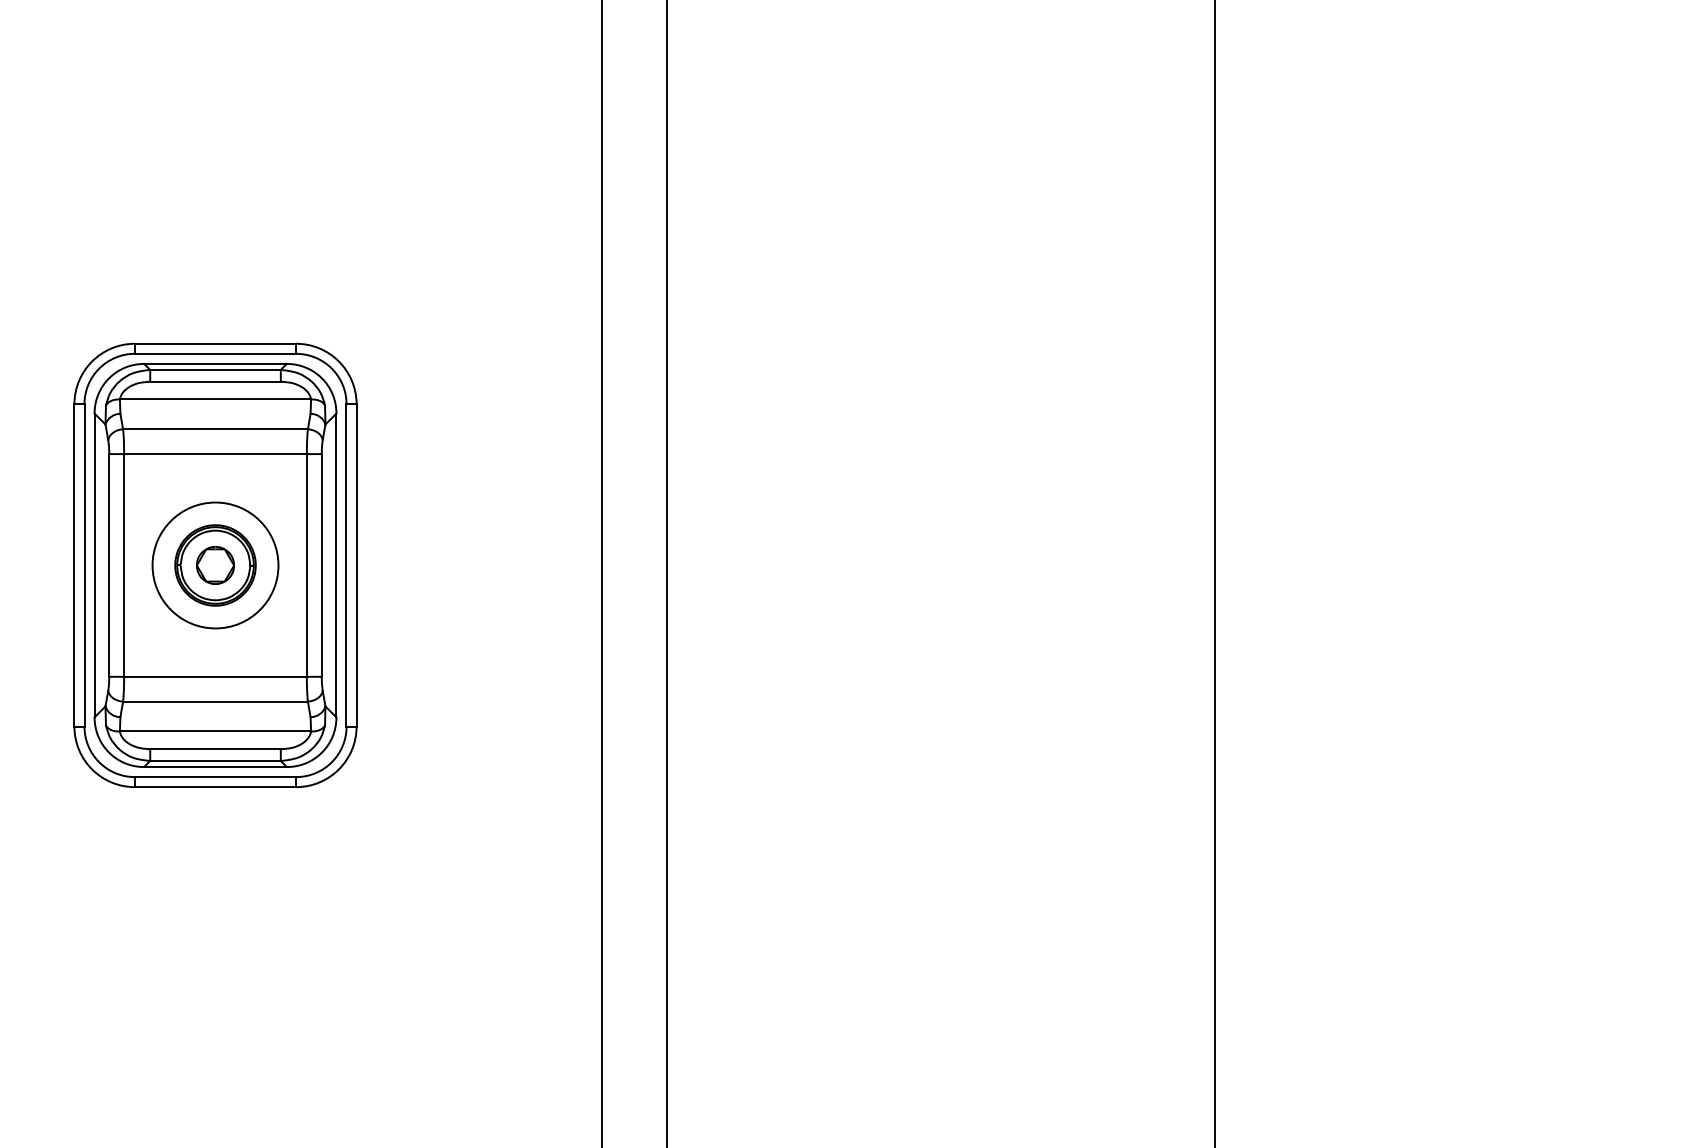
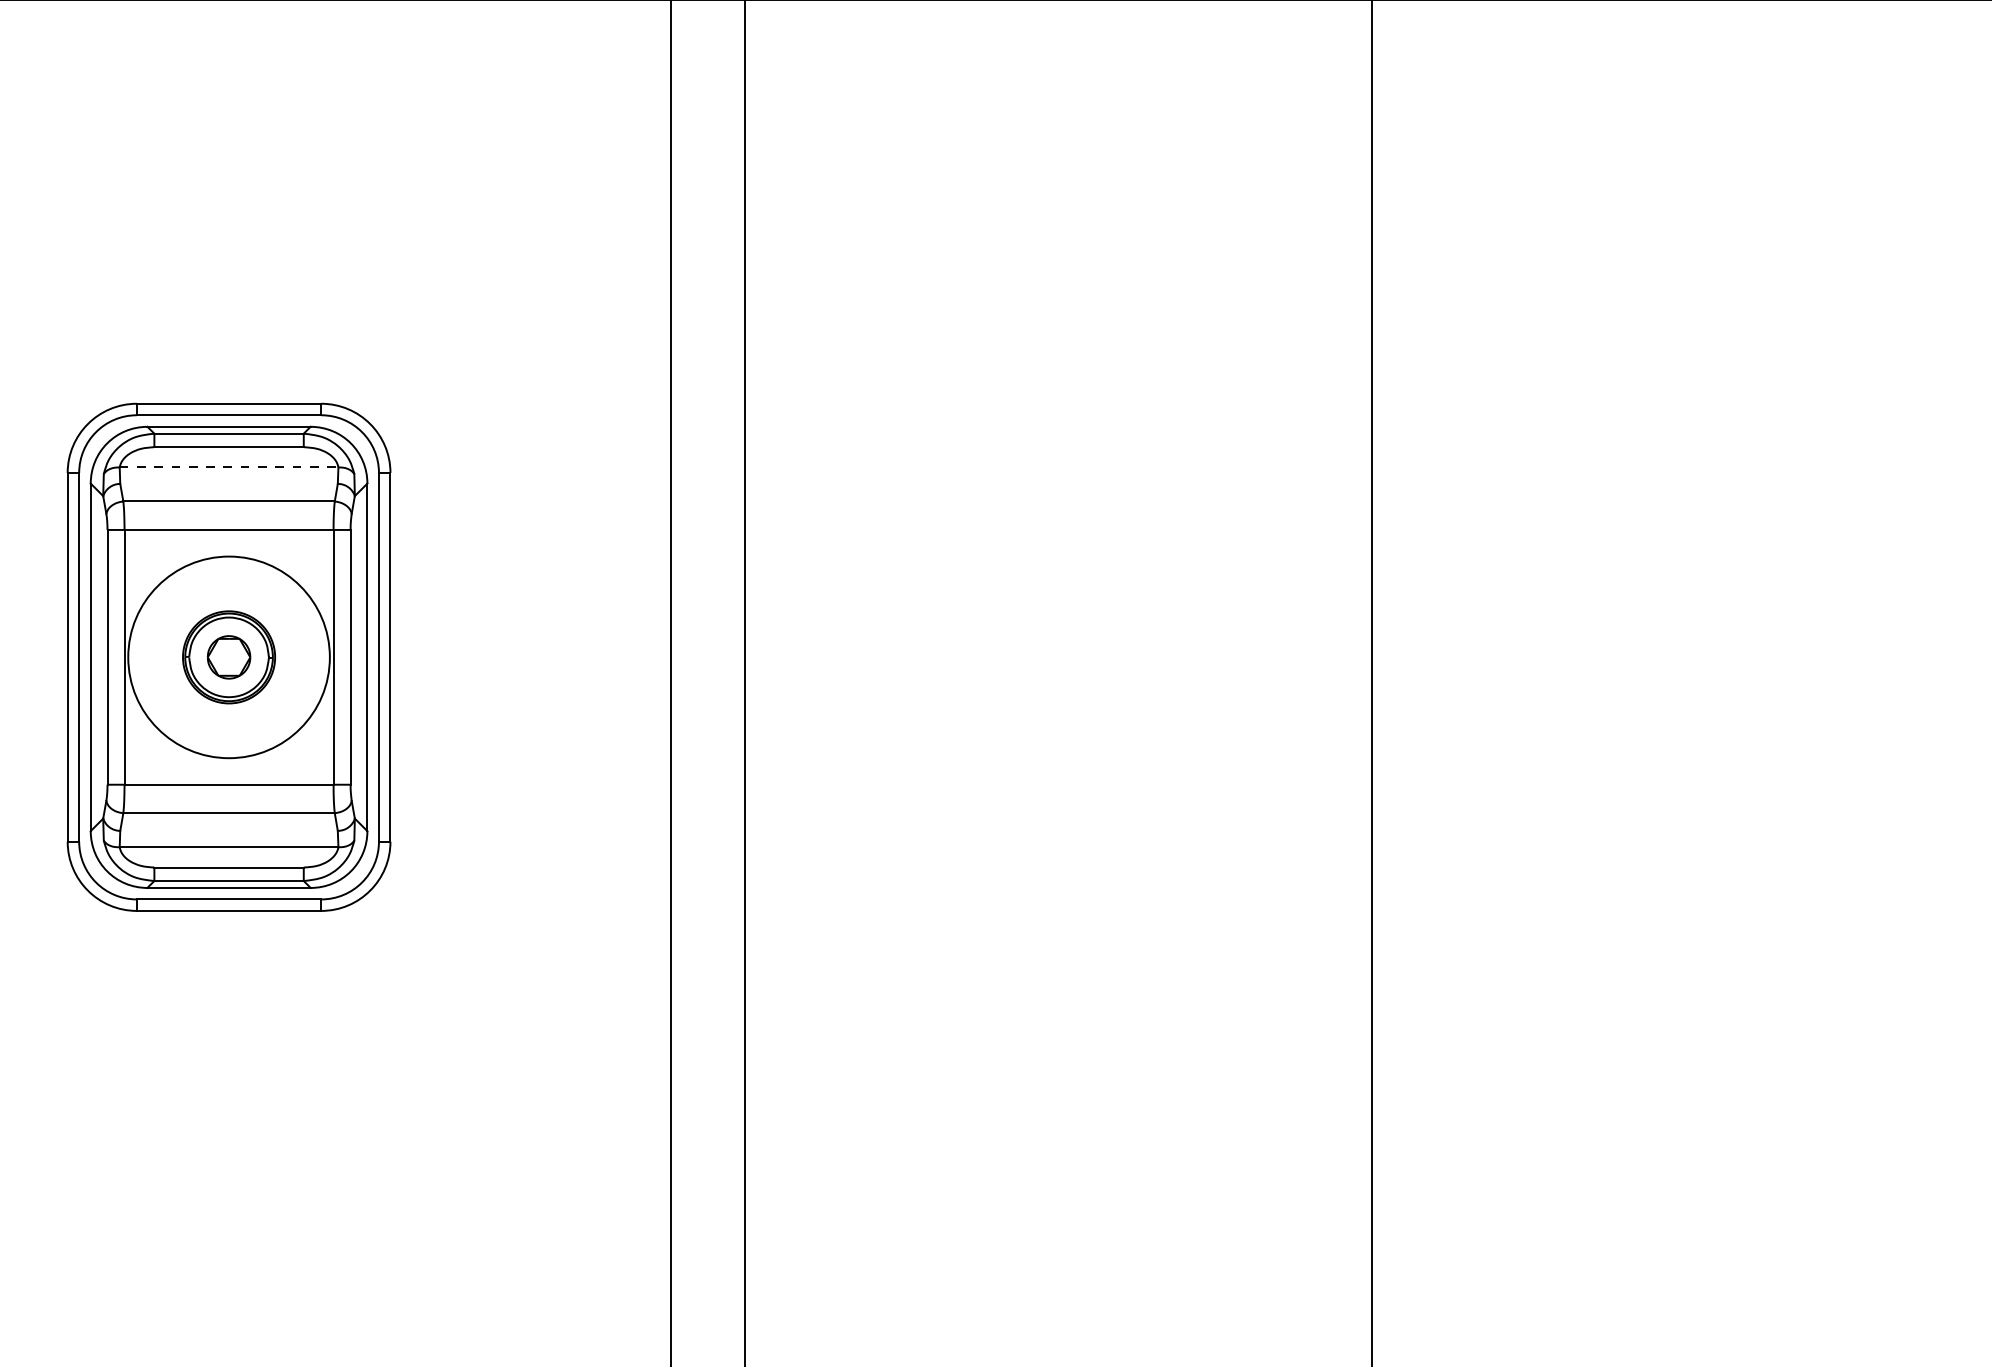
line: (215, 399) -> (229, 467), solid -> dashed
circle: (215, 565) -> (229, 657), size x1.4

